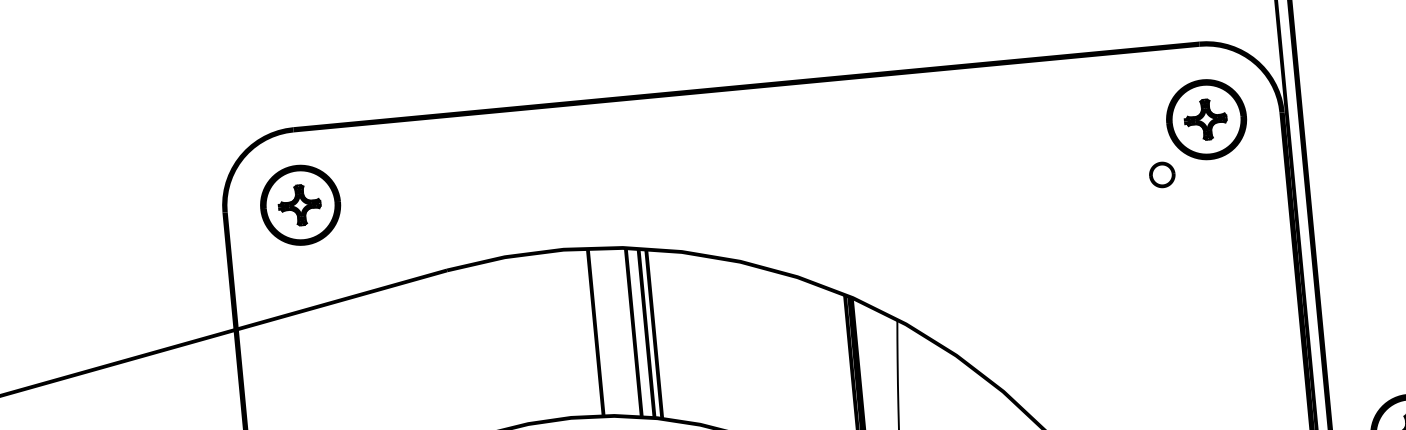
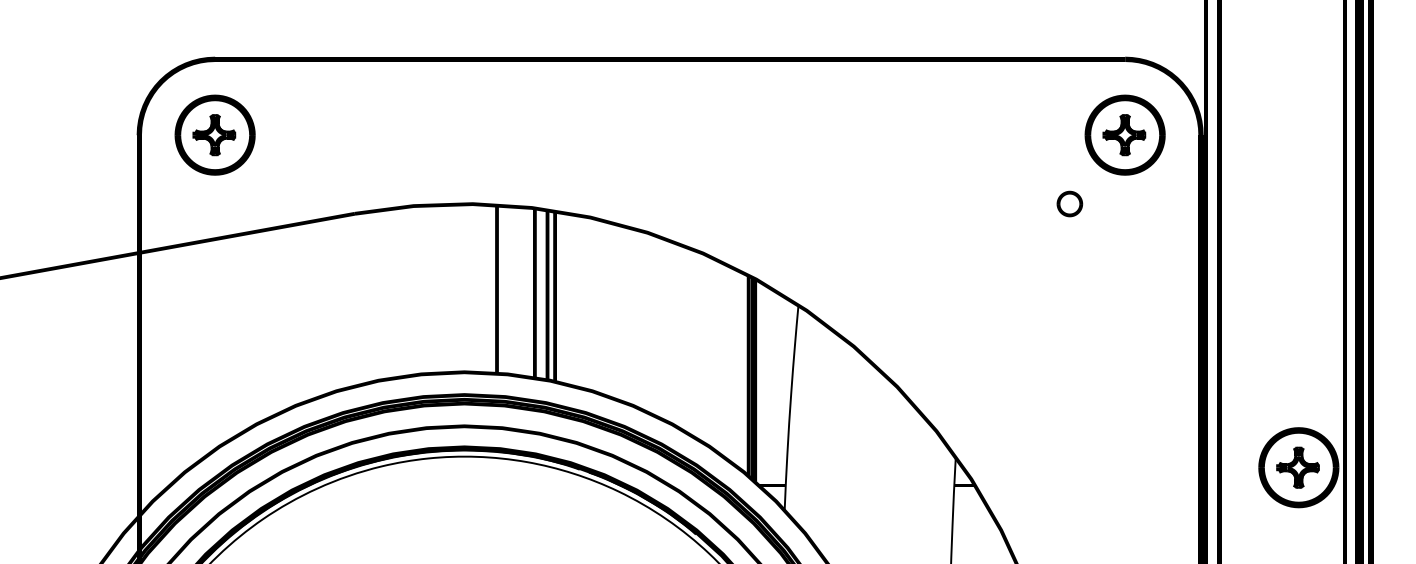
part: (1161, 174) -> (1069, 203), moved

